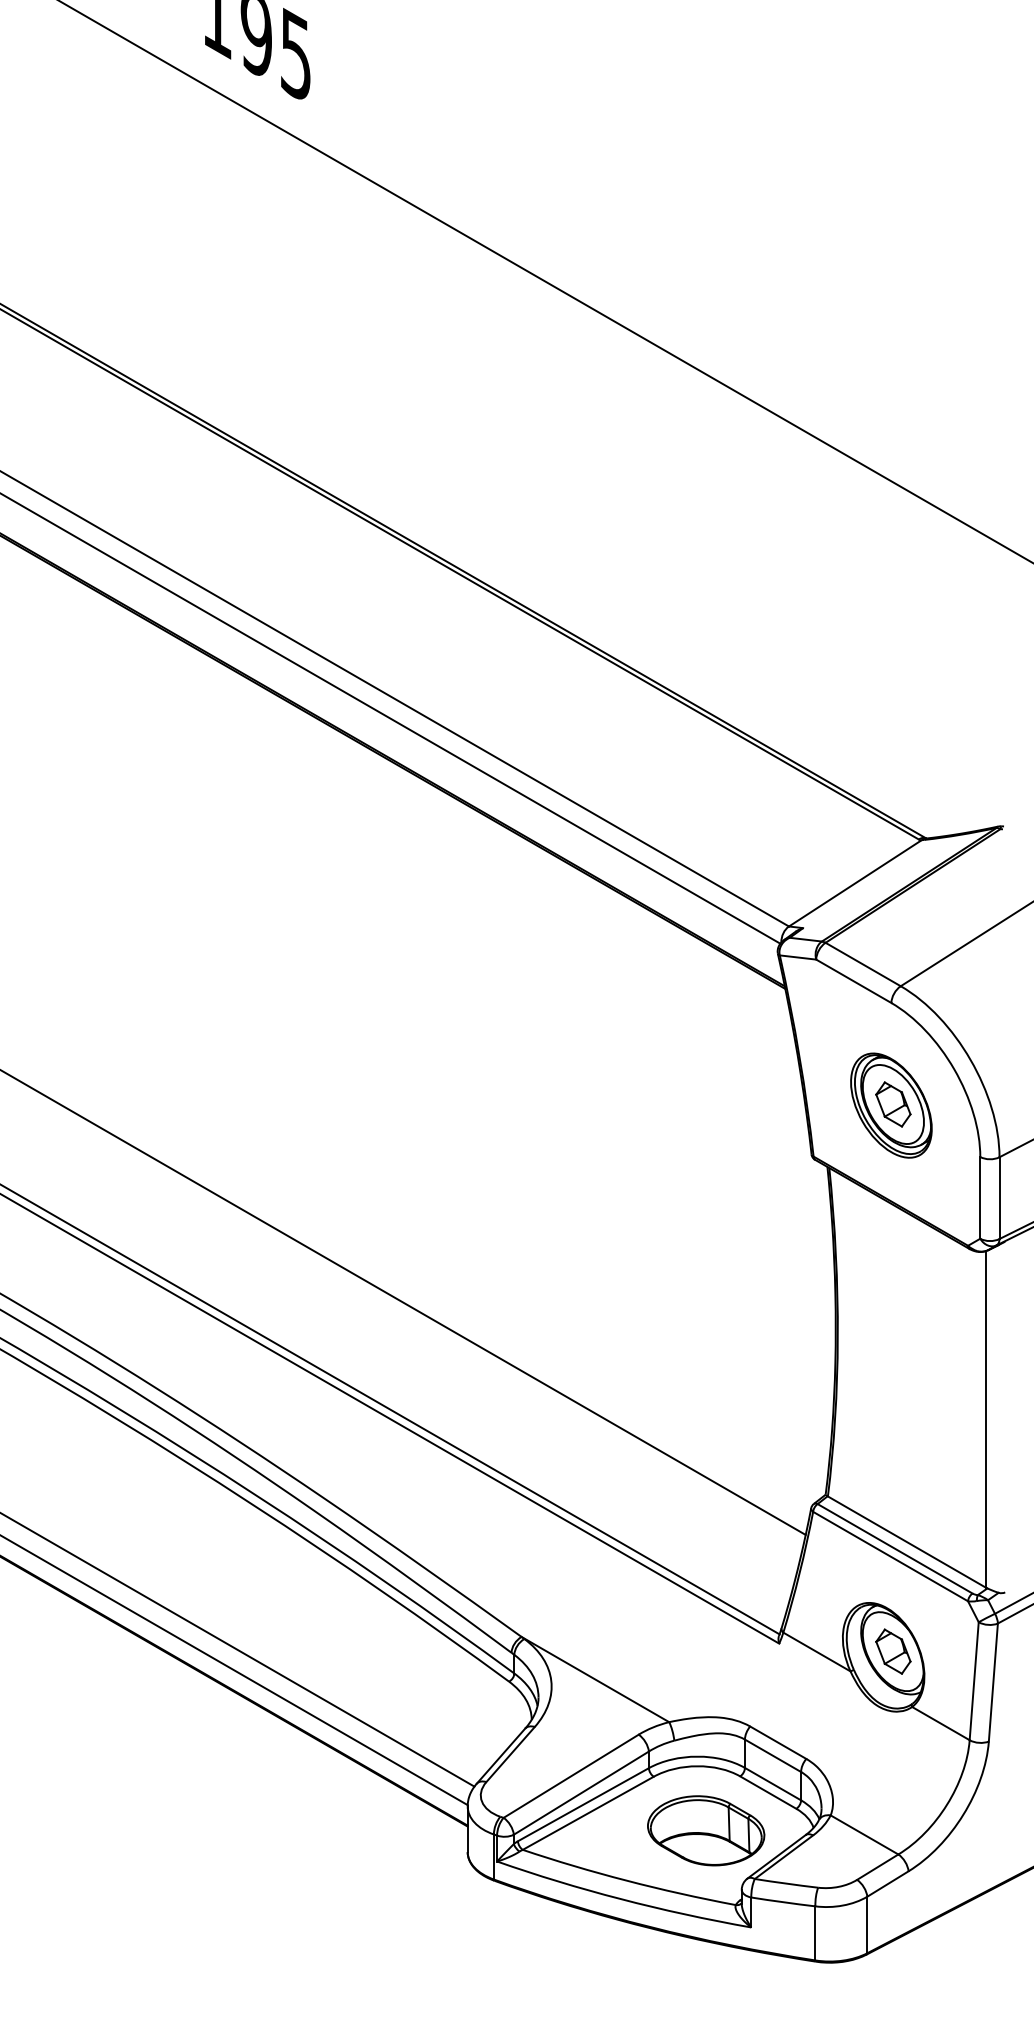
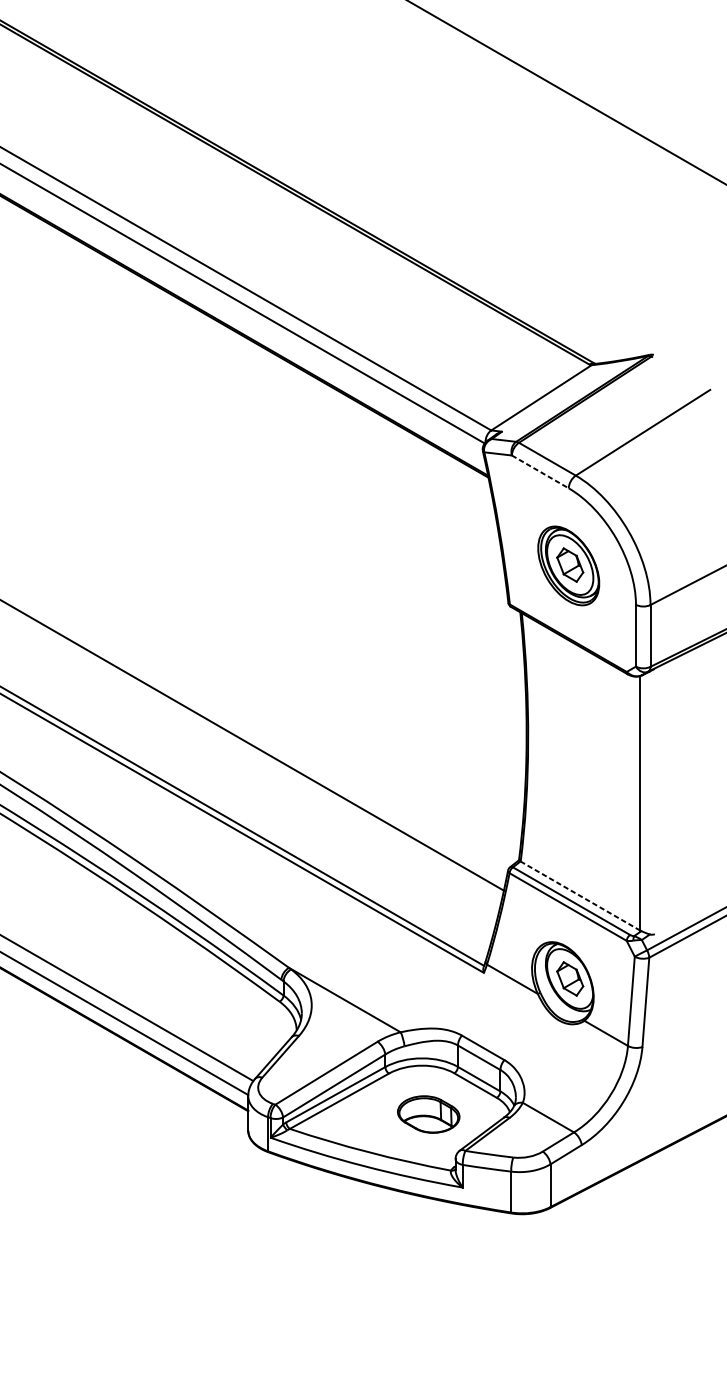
line: (854, 981) -> (540, 472), solid -> dashed
line: (906, 1541) -> (580, 895), solid -> dashed
part: (706, 1830) -> (428, 1114), size x0.7

